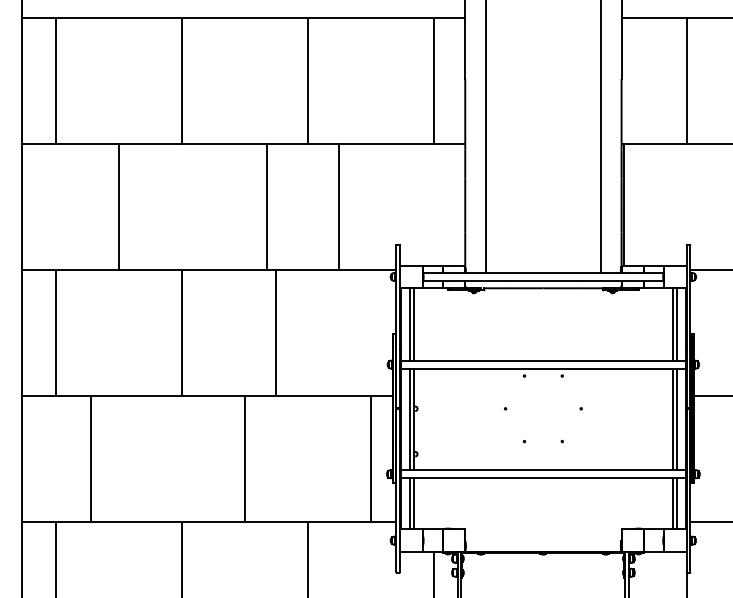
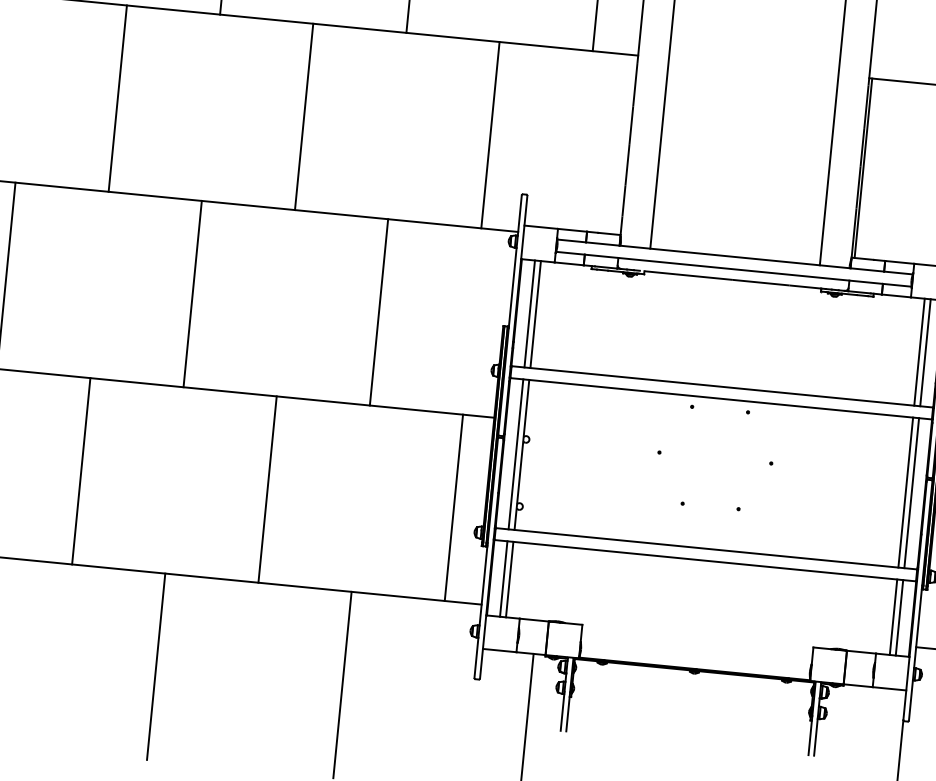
line: (267, 207) -> (304, 117), moved
line: (339, 207) -> (490, 135), moved
line: (276, 333) -> (379, 312), moved
line: (91, 459) -> (81, 471), moved

